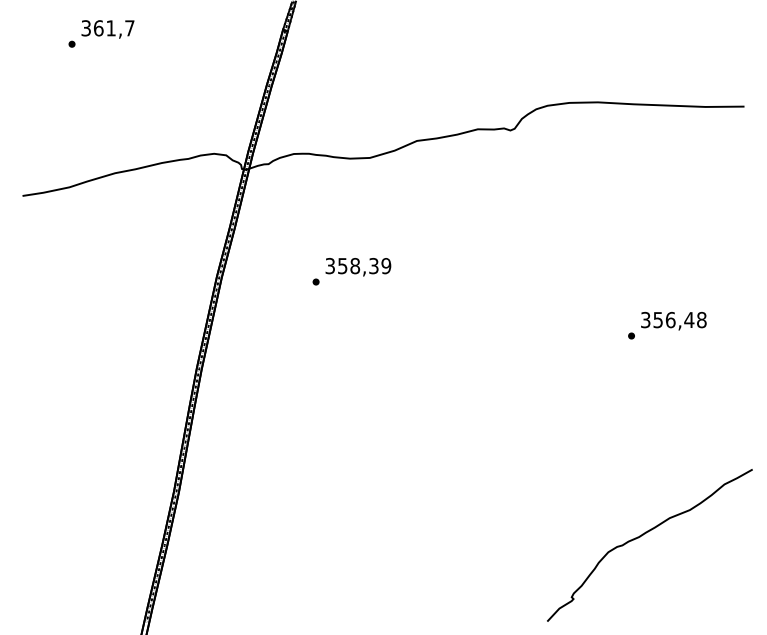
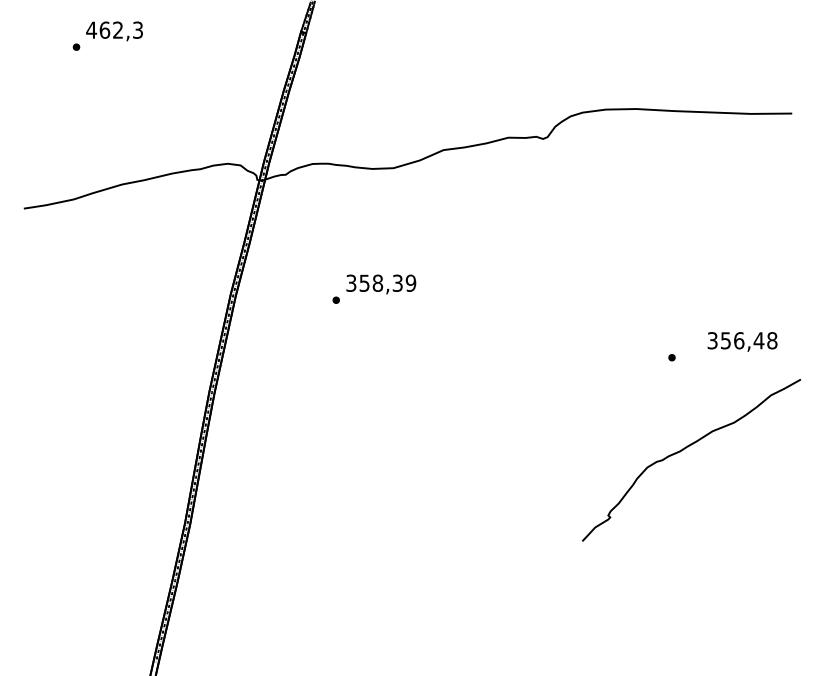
text: (107, 28) -> (114, 30), 361,7 -> 462,3
text: (673, 321) -> (742, 342), moved
curve: (643, 535) -> (684, 449), moved

